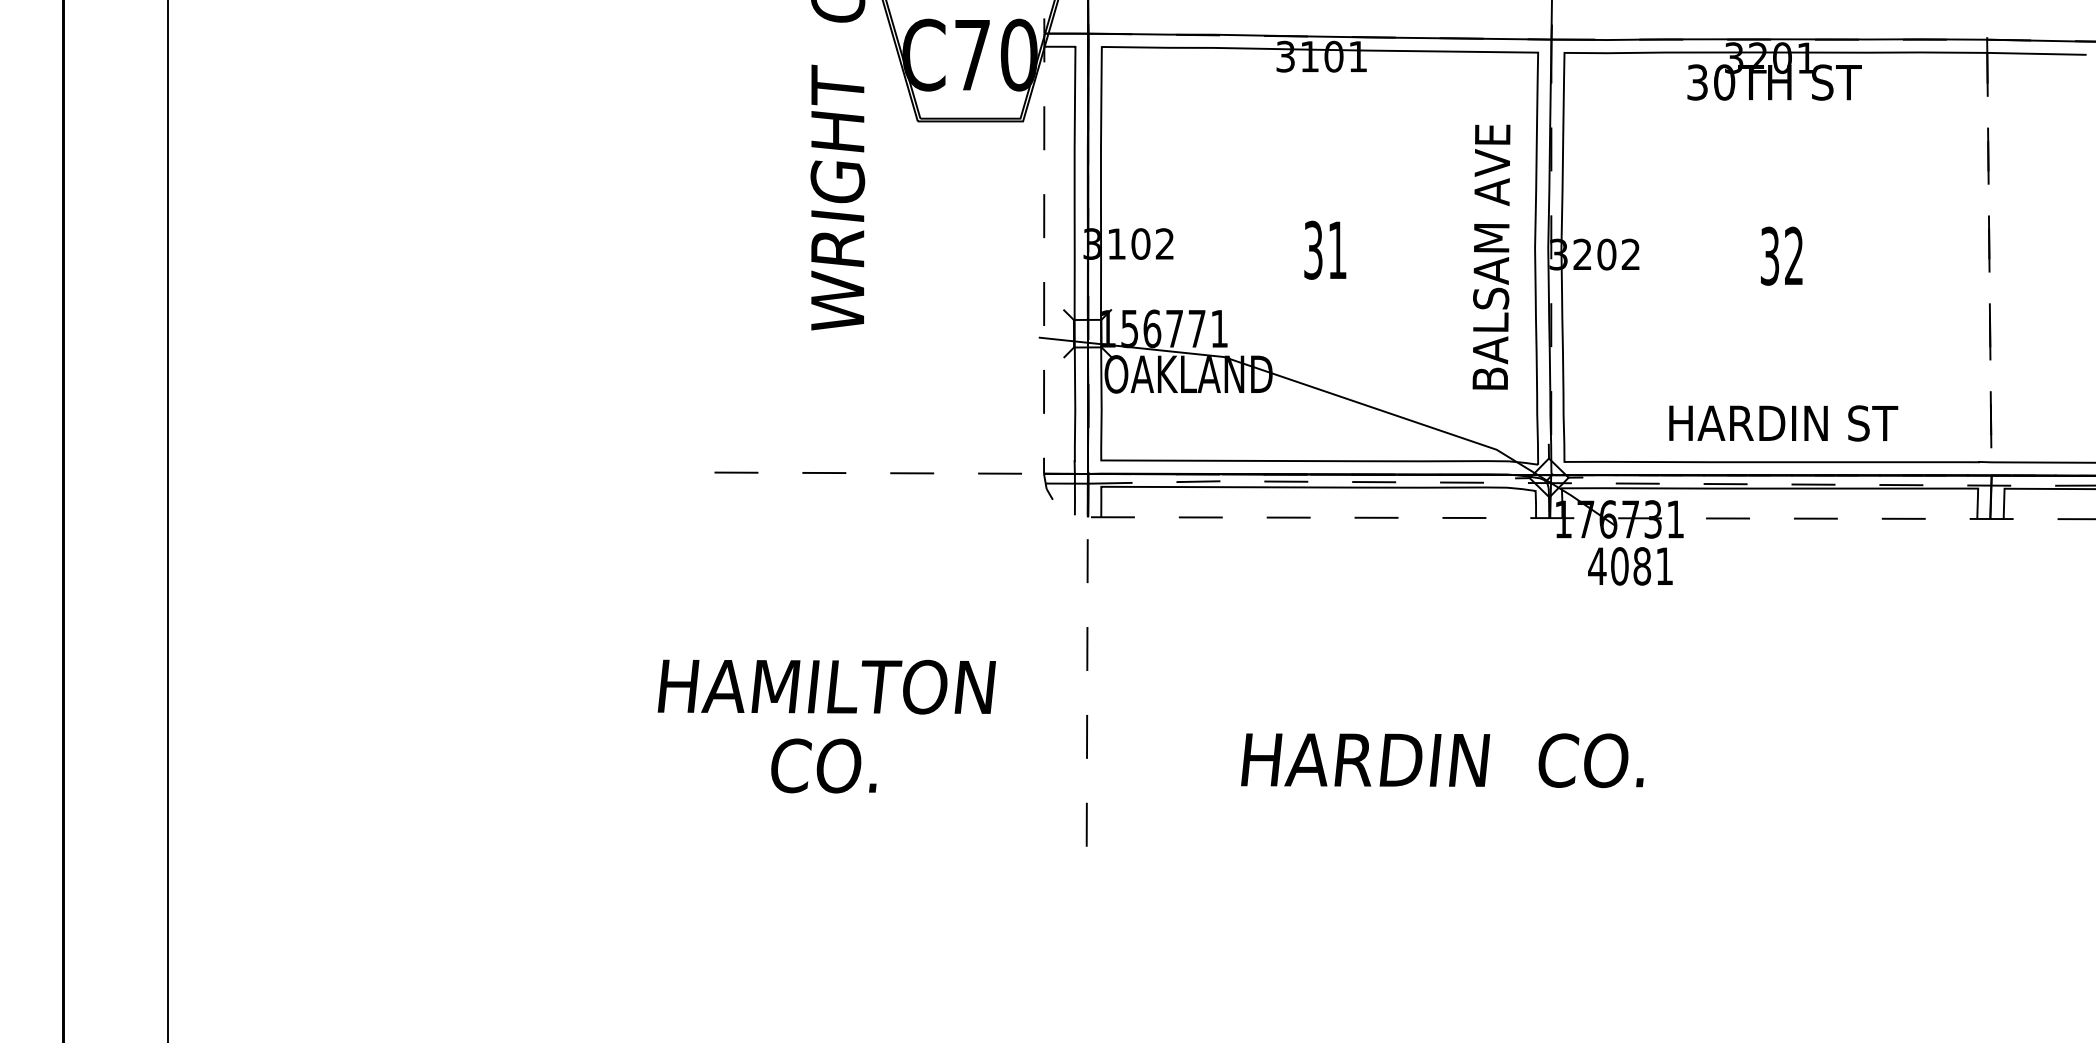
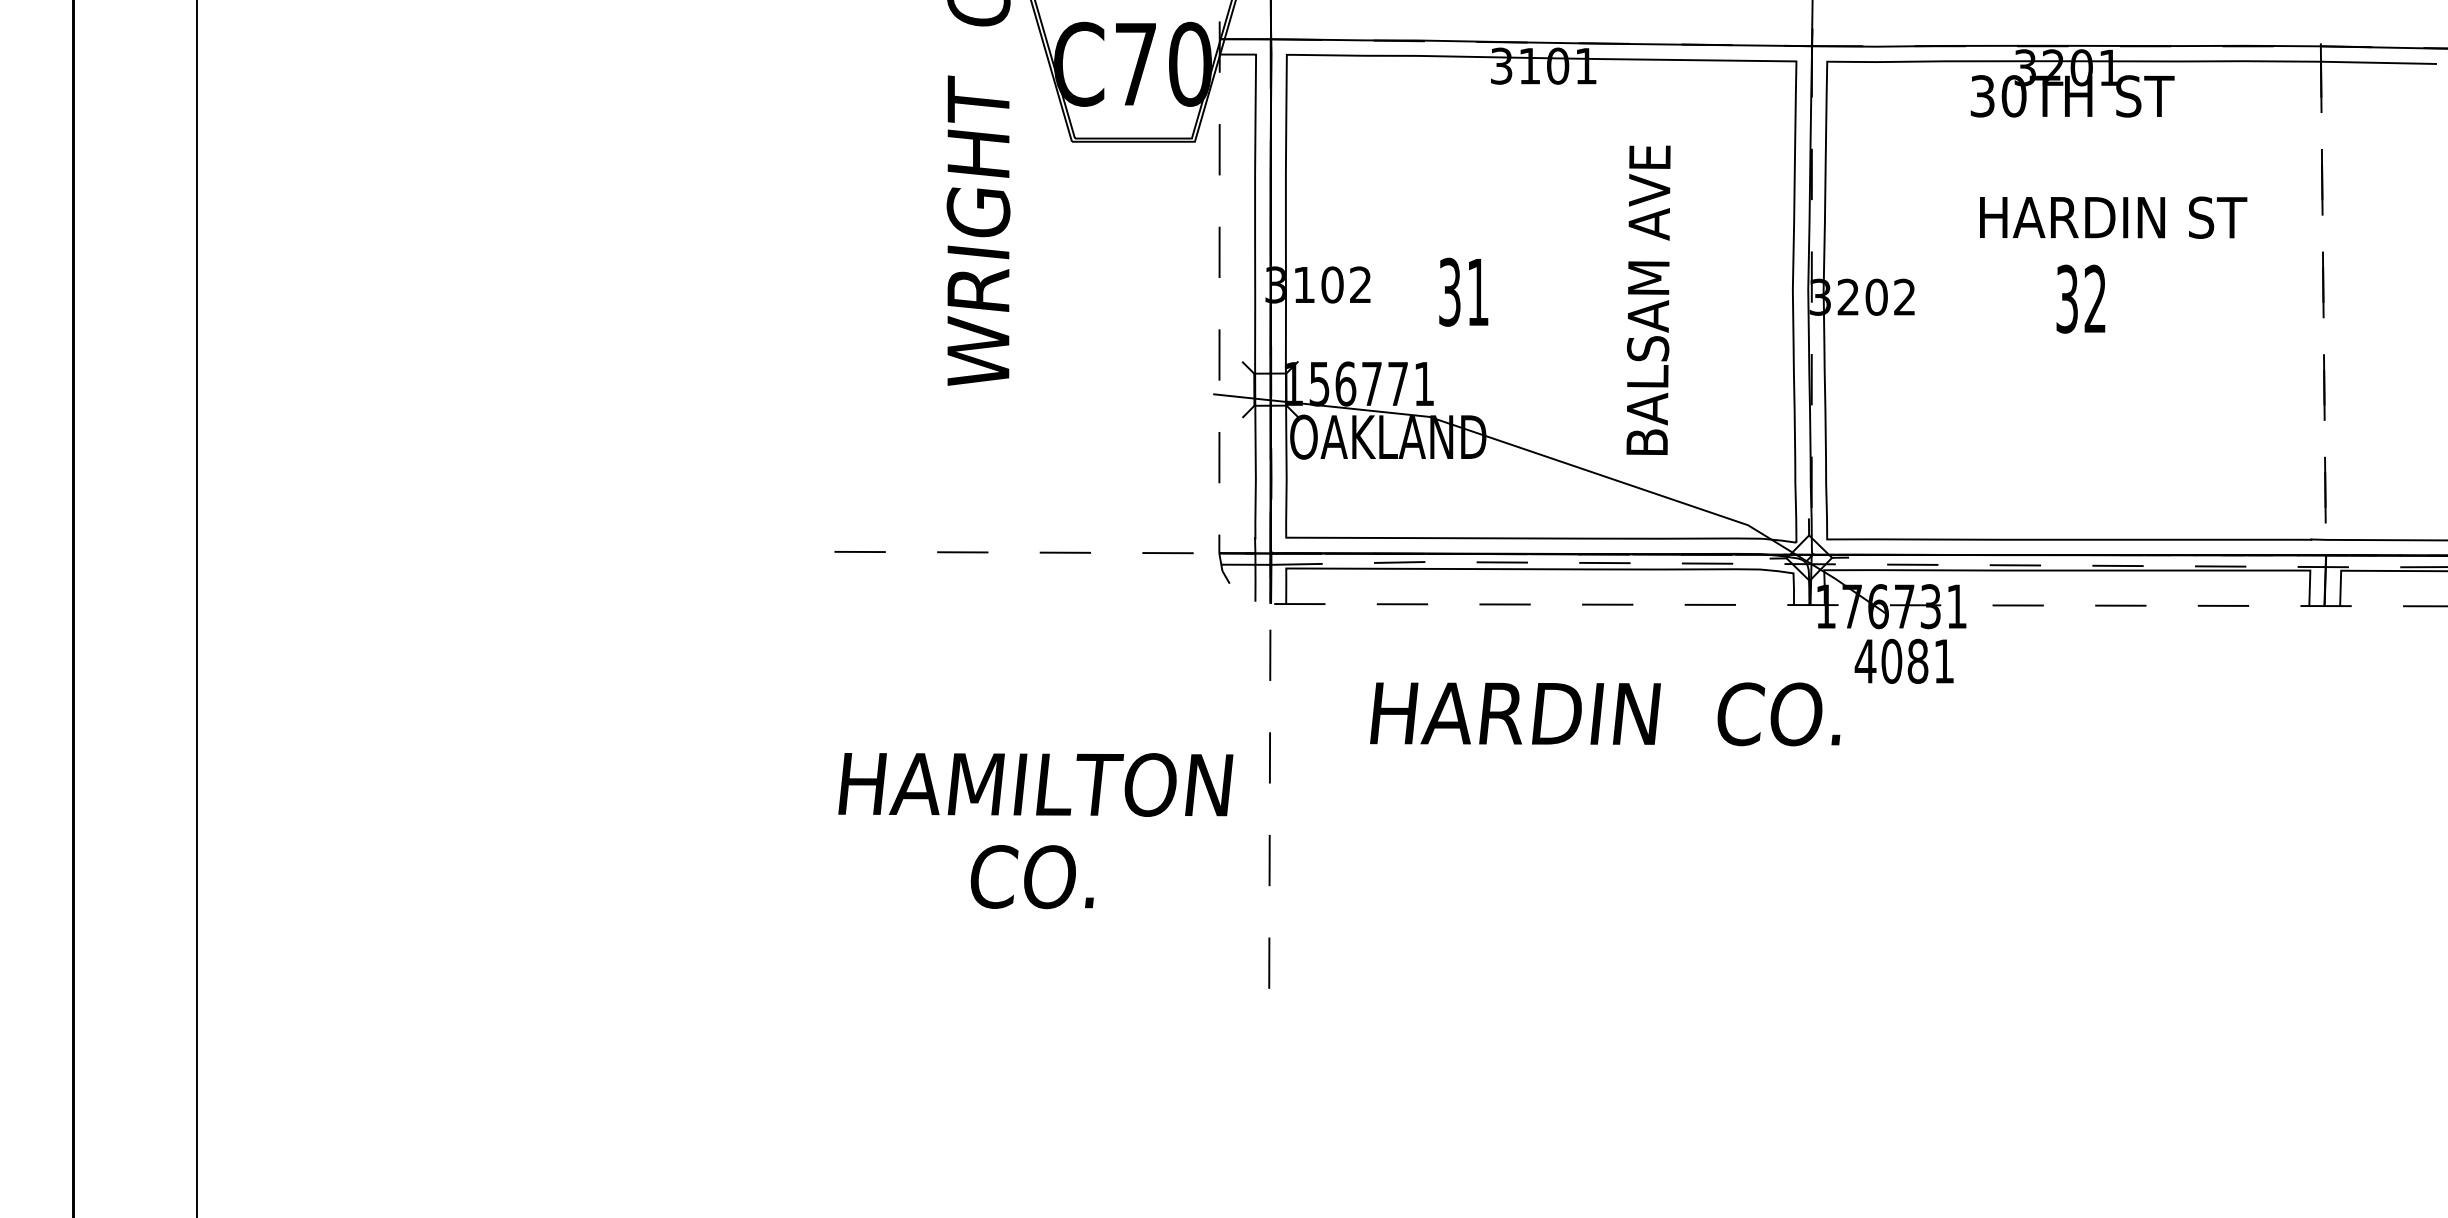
text: (1325, 249) -> (1464, 291), moved
text: (1491, 256) -> (1648, 299), moved
text: (1783, 423) -> (2113, 217), moved
text: (826, 726) -> (1035, 830), moved
text: (1442, 760) -> (1605, 714), moved

